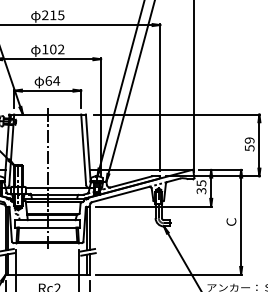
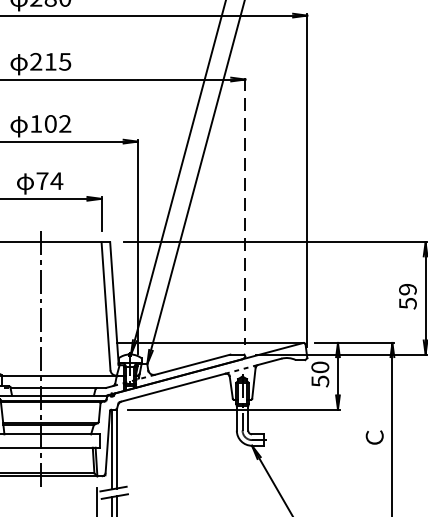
text: (48, 80) -> (42, 180), 64 -> 74
line: (160, 98) -> (245, 213), solid -> dashed
text: (201, 186) -> (320, 373), 35 -> 50

